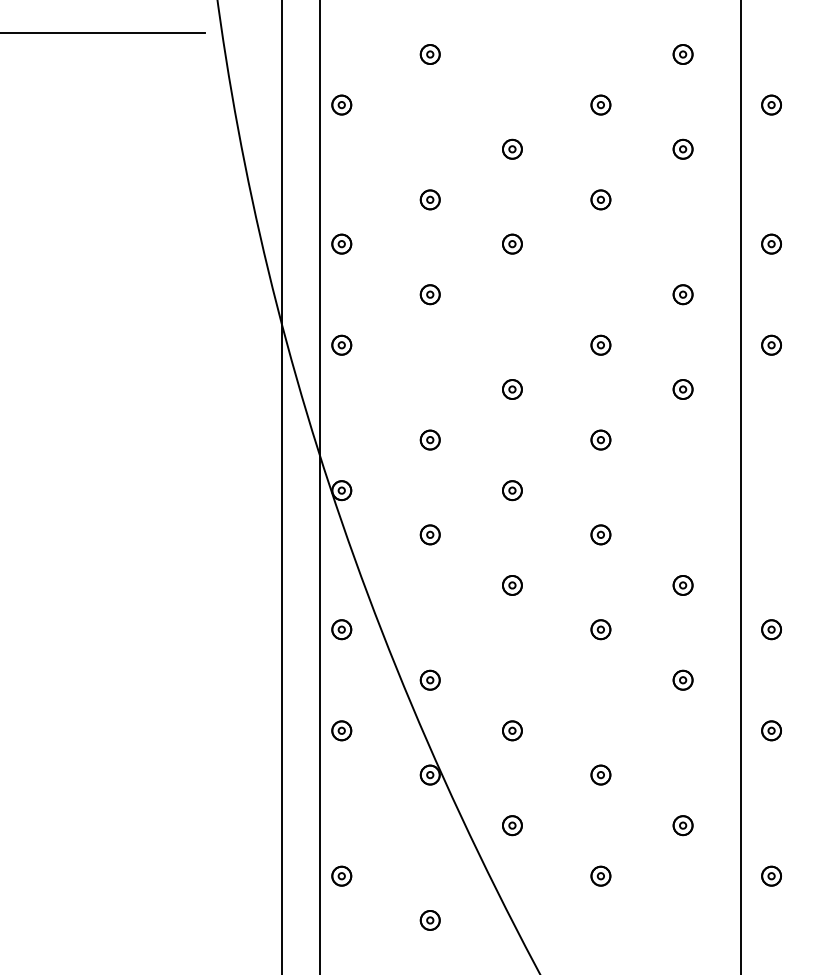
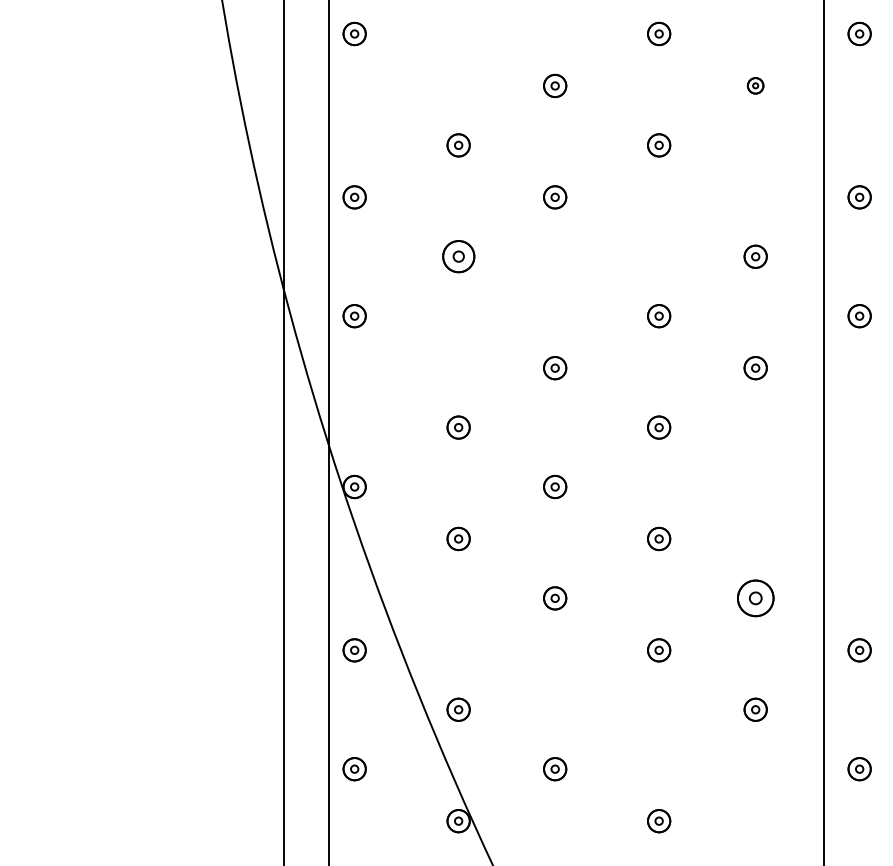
part: (682, 148) -> (754, 85), size x0.7
part: (429, 294) -> (457, 256), size x1.4
part: (682, 585) -> (754, 598), size x1.6

